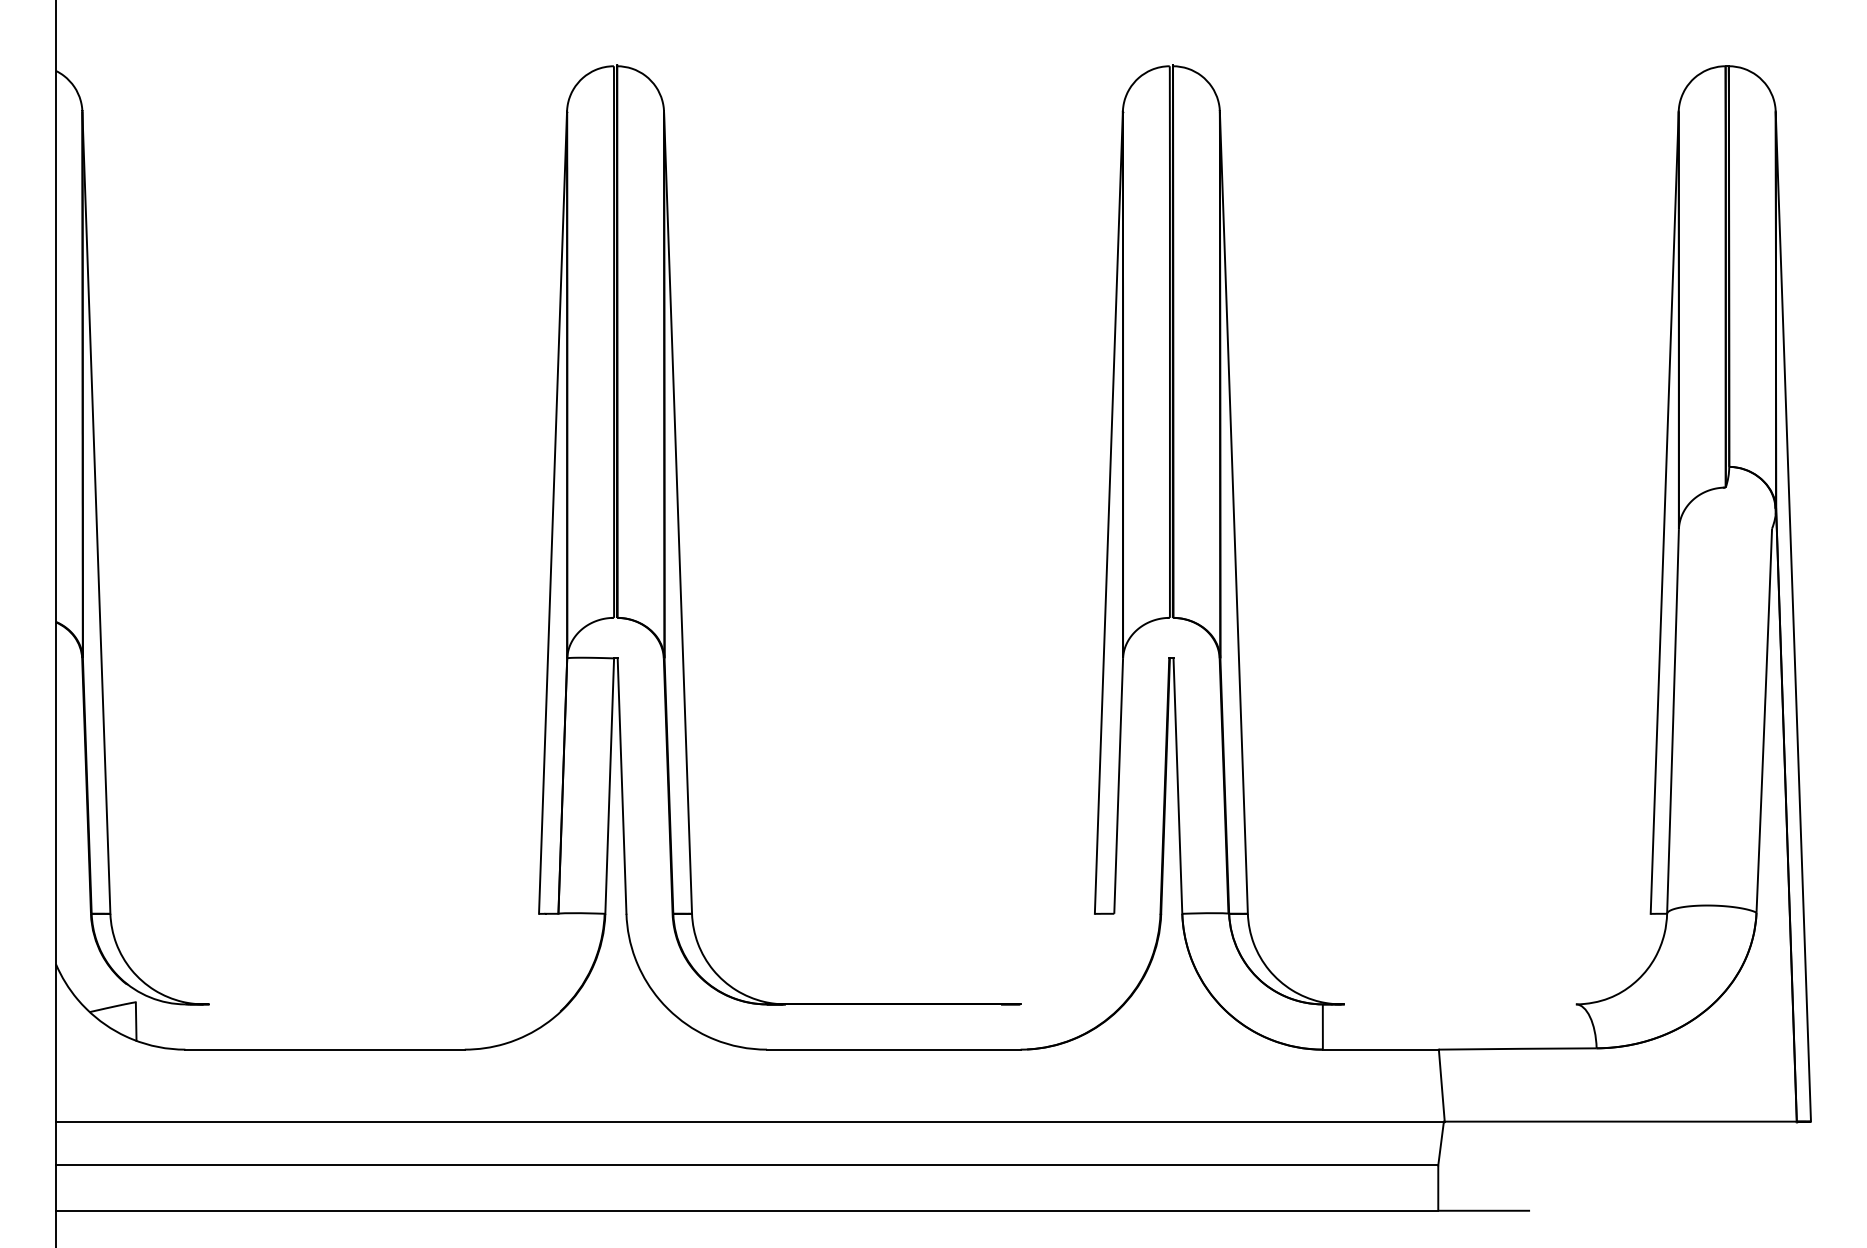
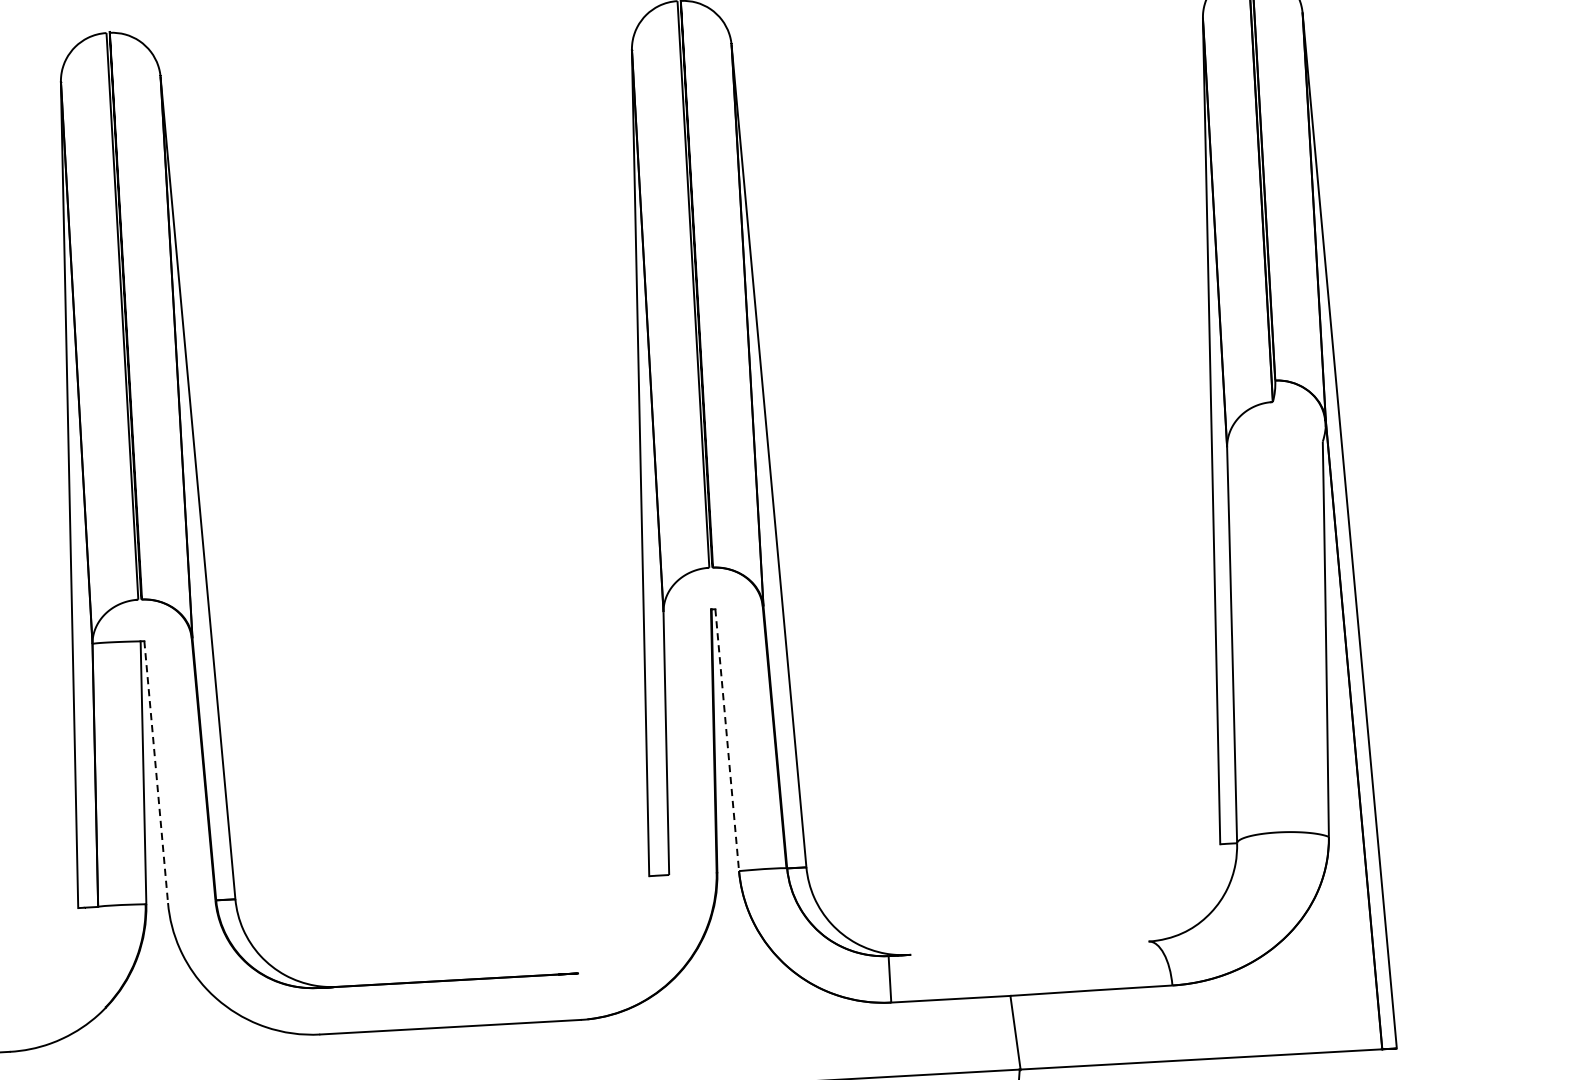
line: (622, 786) -> (156, 772), solid -> dashed
line: (1177, 786) -> (726, 740), solid -> dashed

